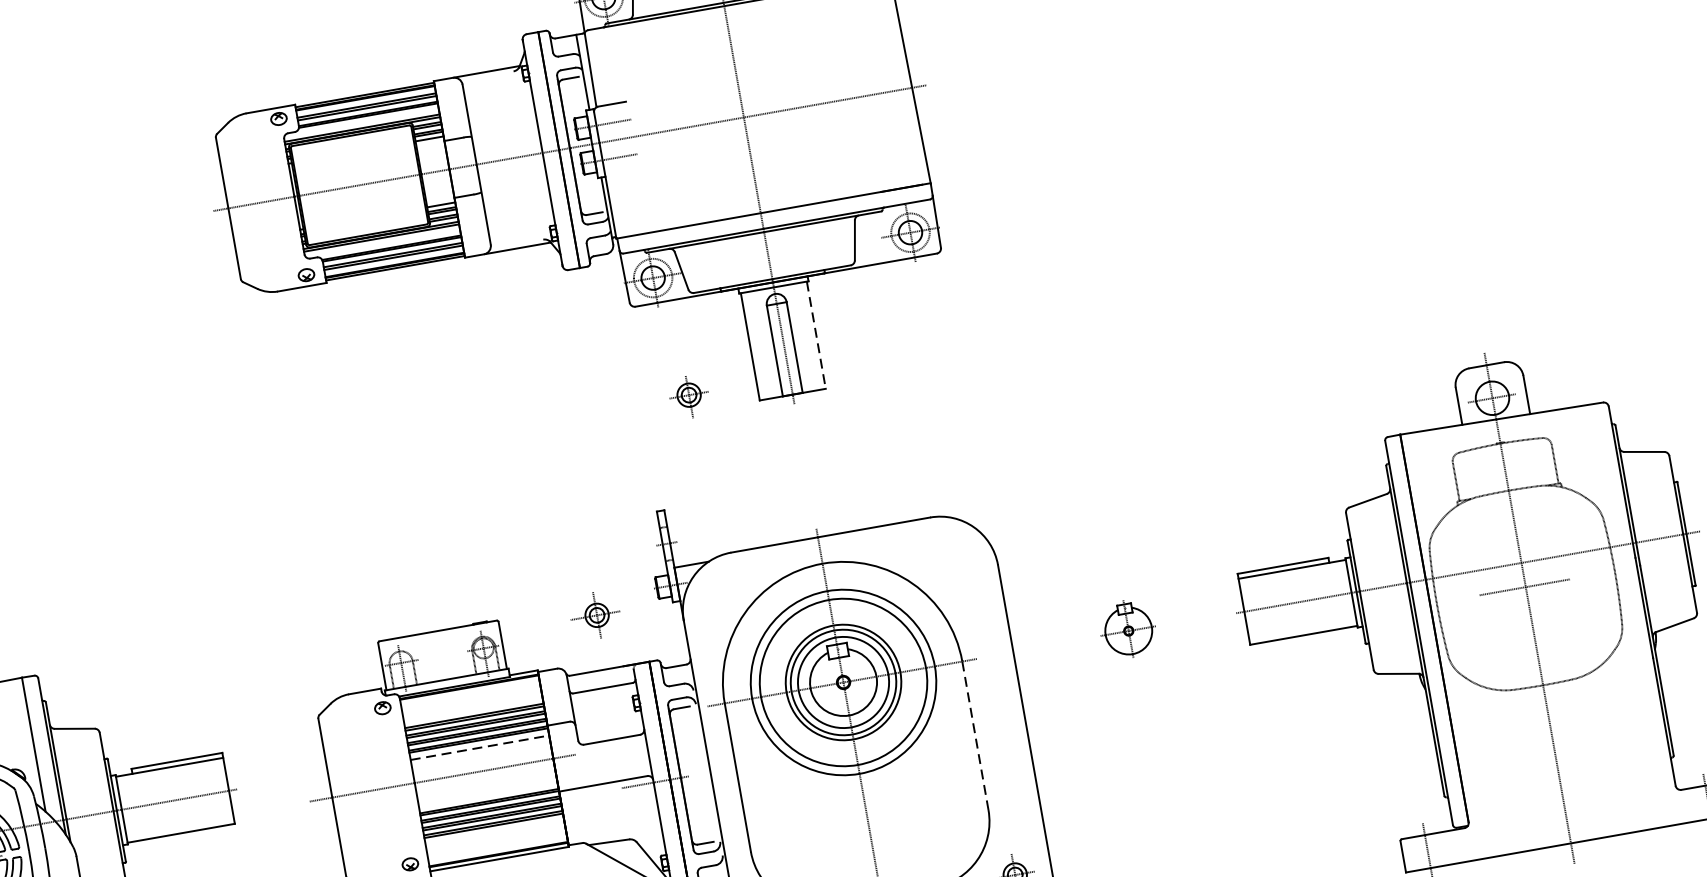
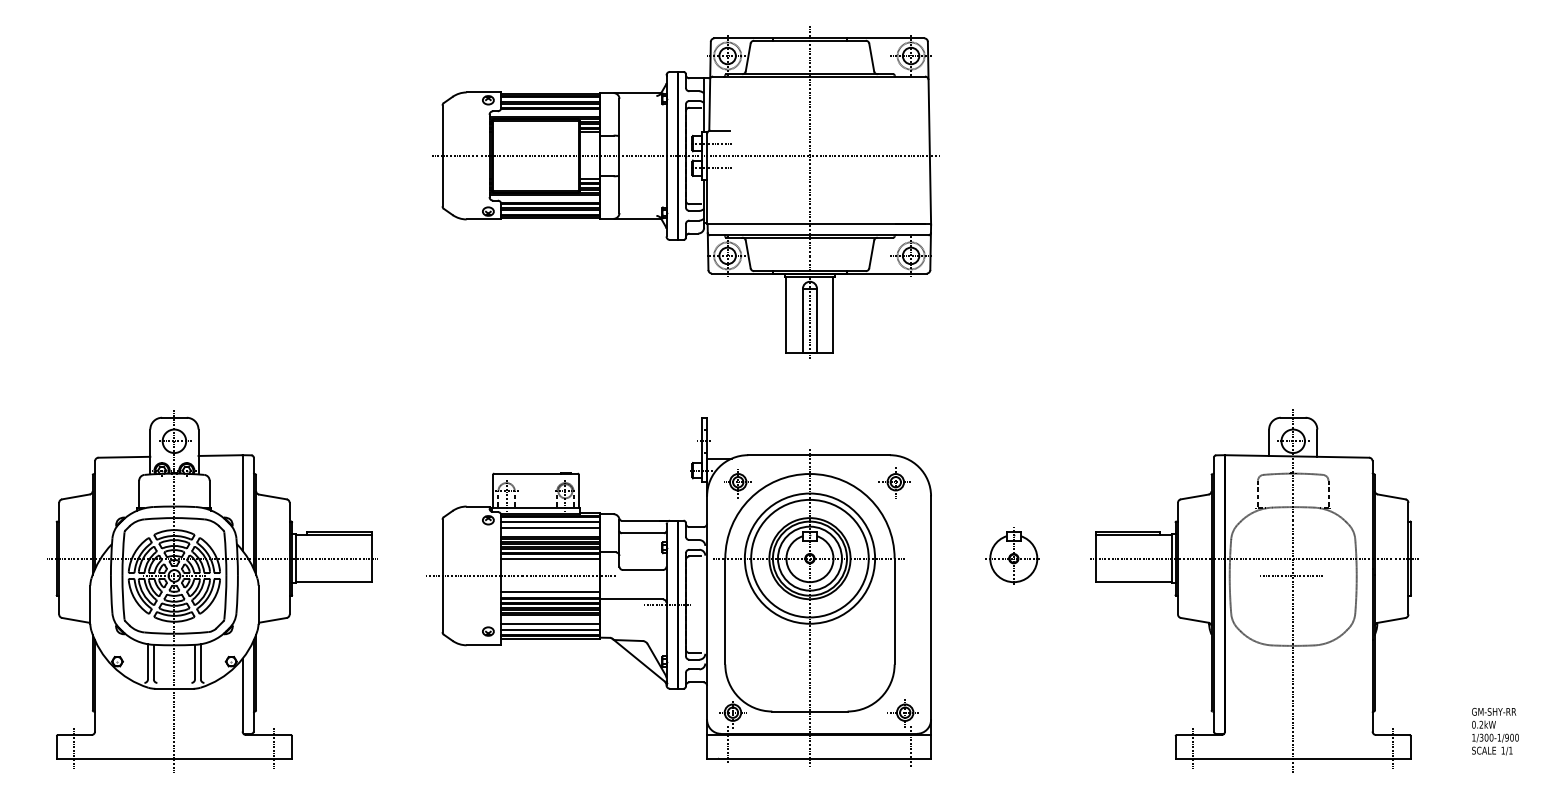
line: (816, 335) -> (833, 315), dashed -> solid
part: (688, 397) -> (737, 483), moved
part: (595, 616) -> (894, 482), moved
part: (1126, 627) -> (1012, 555), size x1.43
line: (470, 694) -> (550, 521), added
line: (471, 702) -> (550, 527), added
line: (975, 735) -> (894, 611), dashed -> solid
line: (481, 747) -> (551, 559), dashed -> solid
line: (487, 794) -> (550, 592), added
line: (495, 839) -> (550, 624), added
line: (497, 847) -> (550, 630), added

